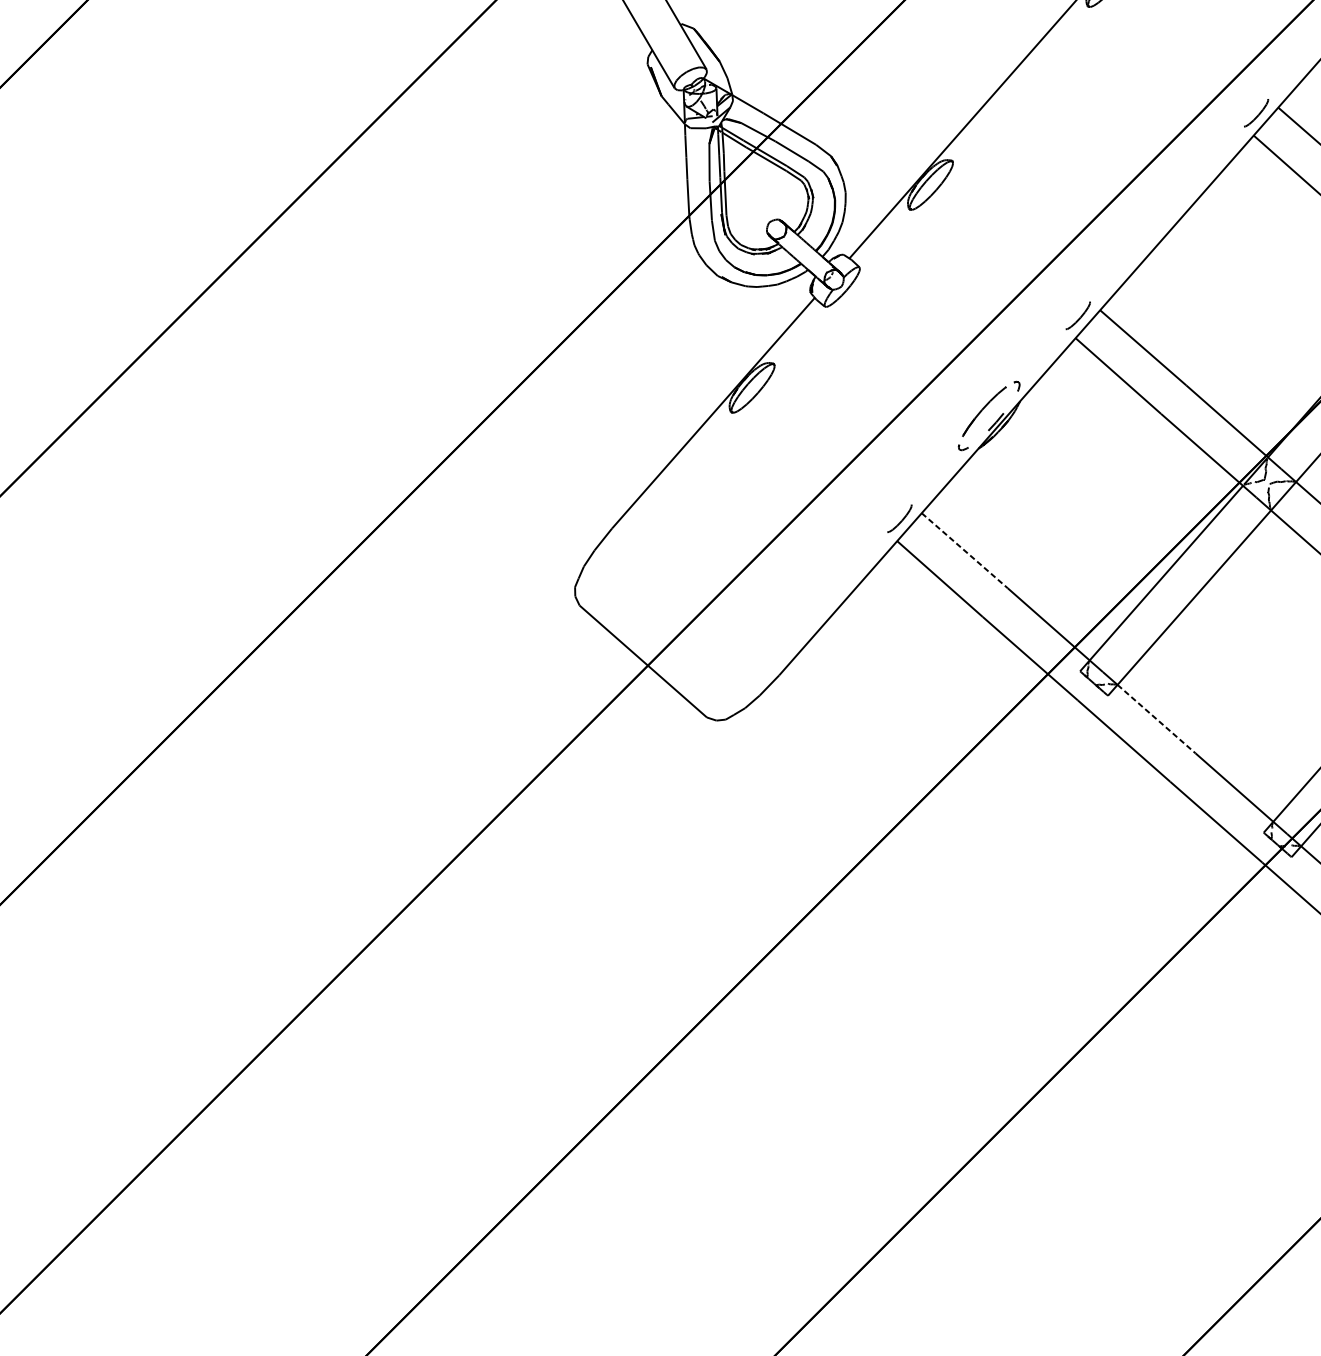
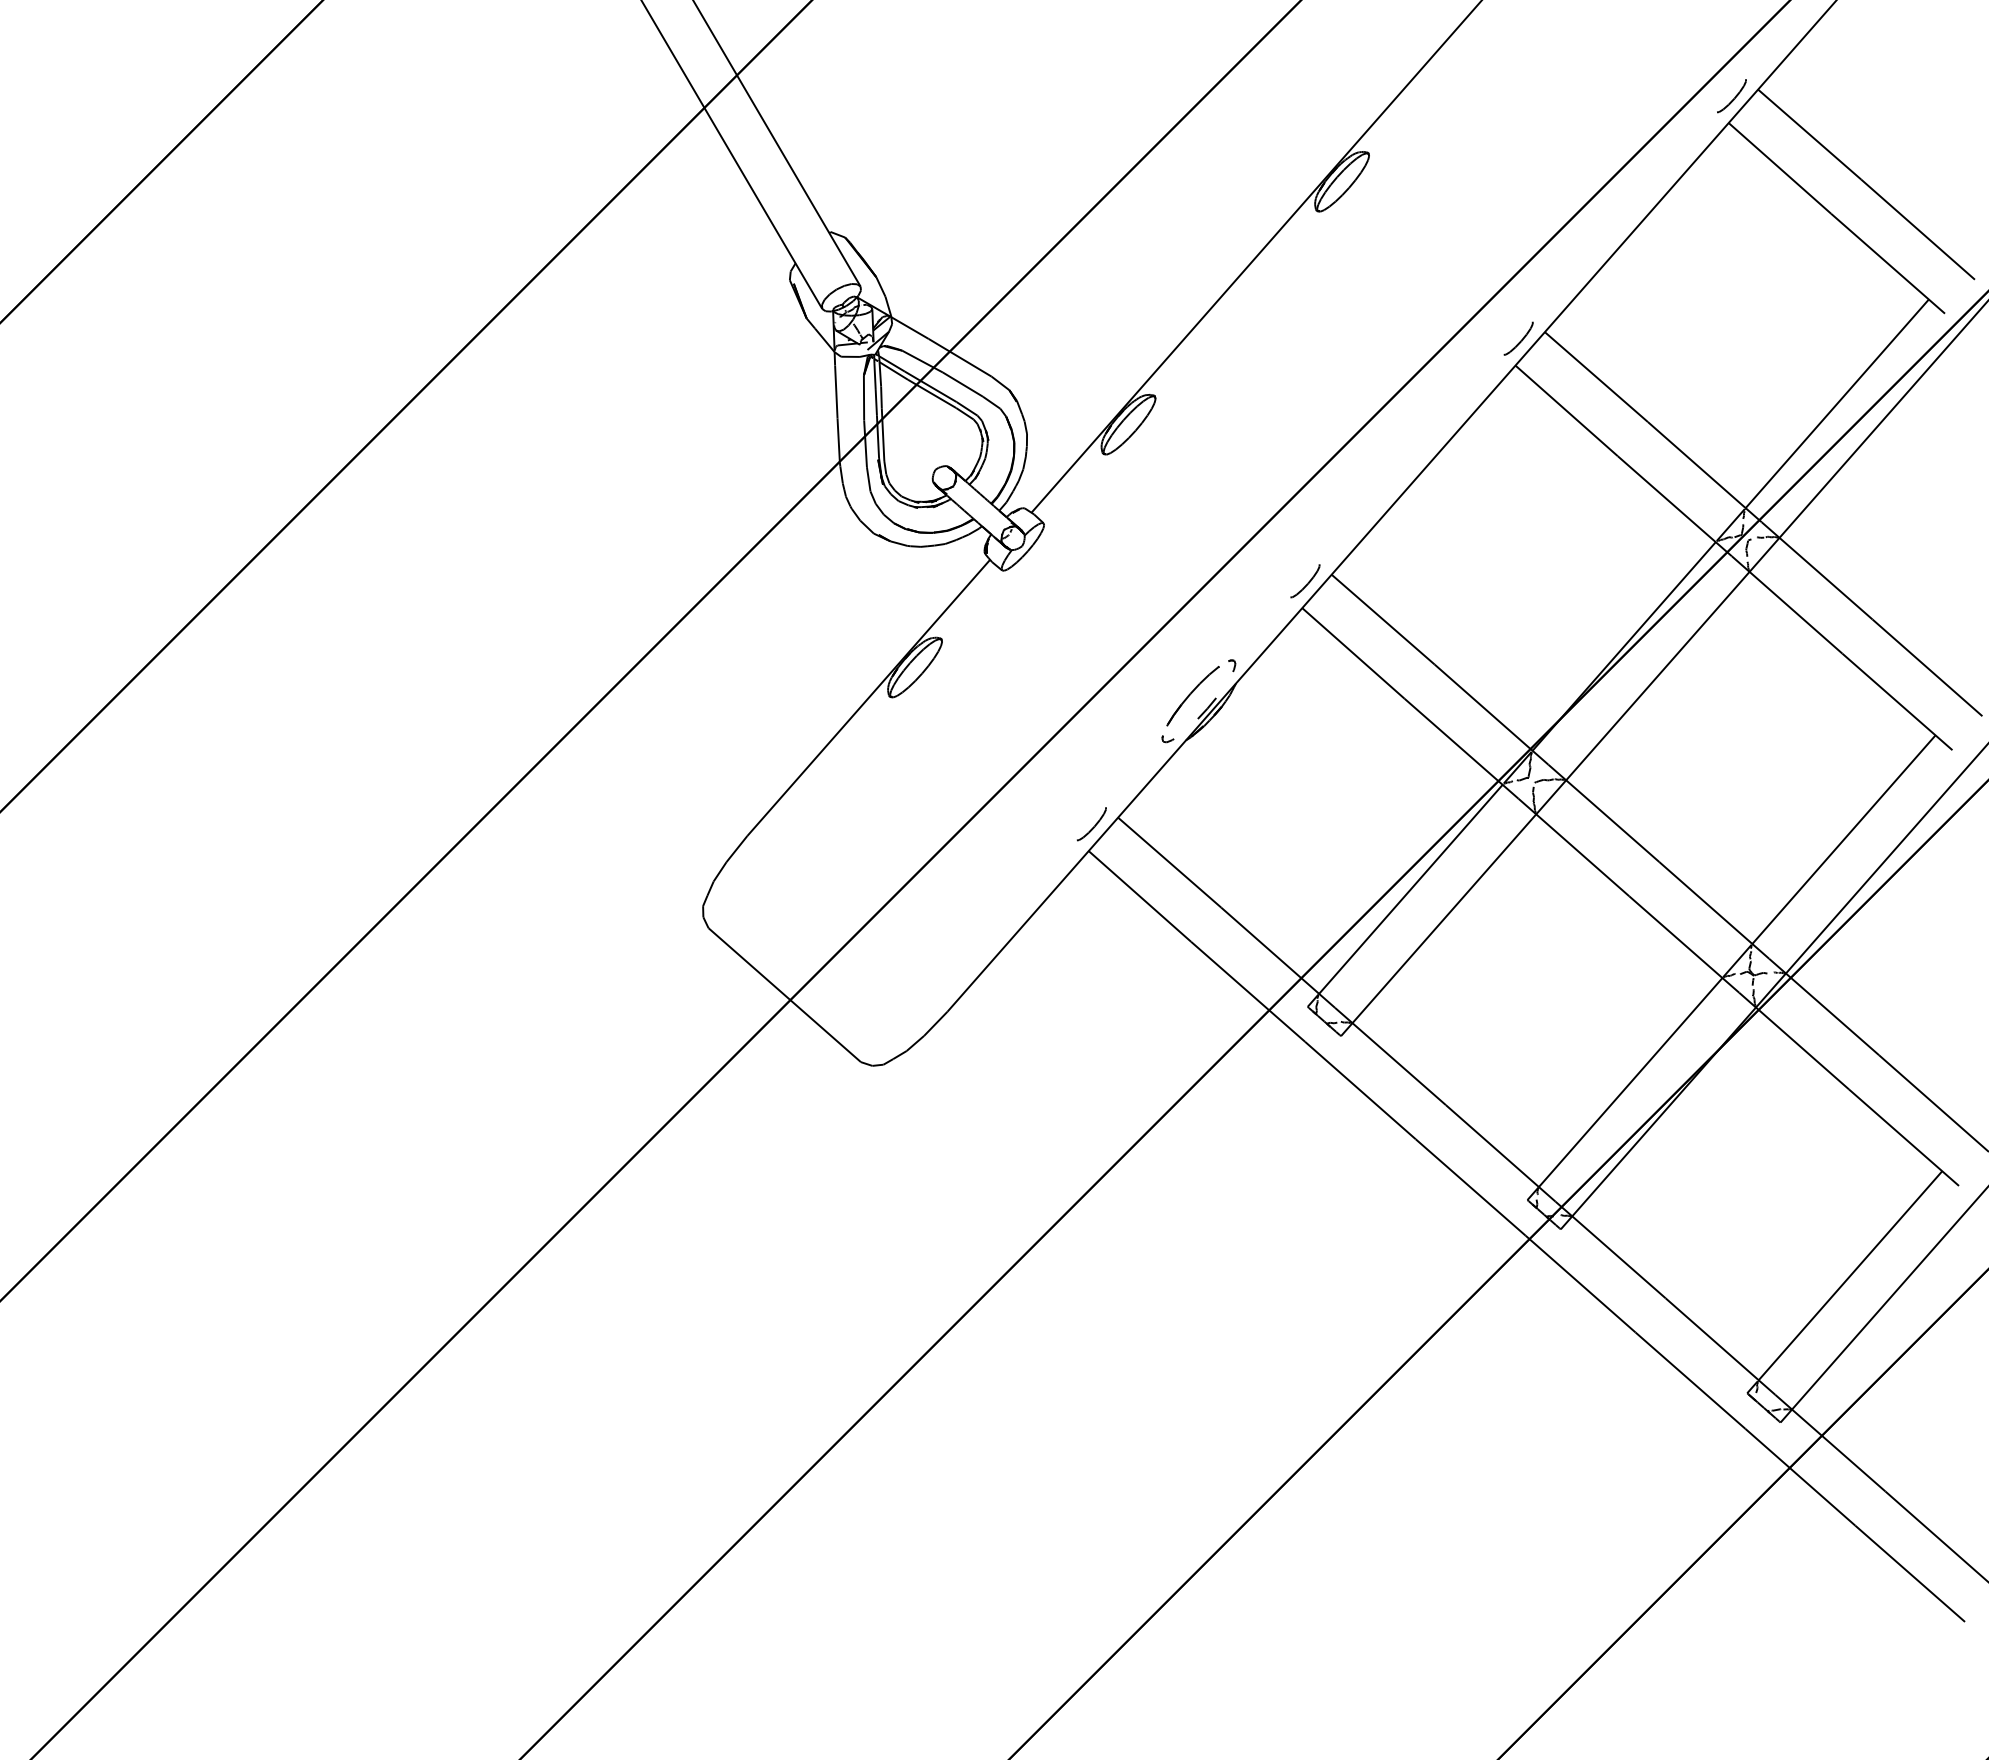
line: (965, 550) -> (1170, 862), dashed -> solid
line: (1156, 719) -> (1399, 1064), dashed -> solid

